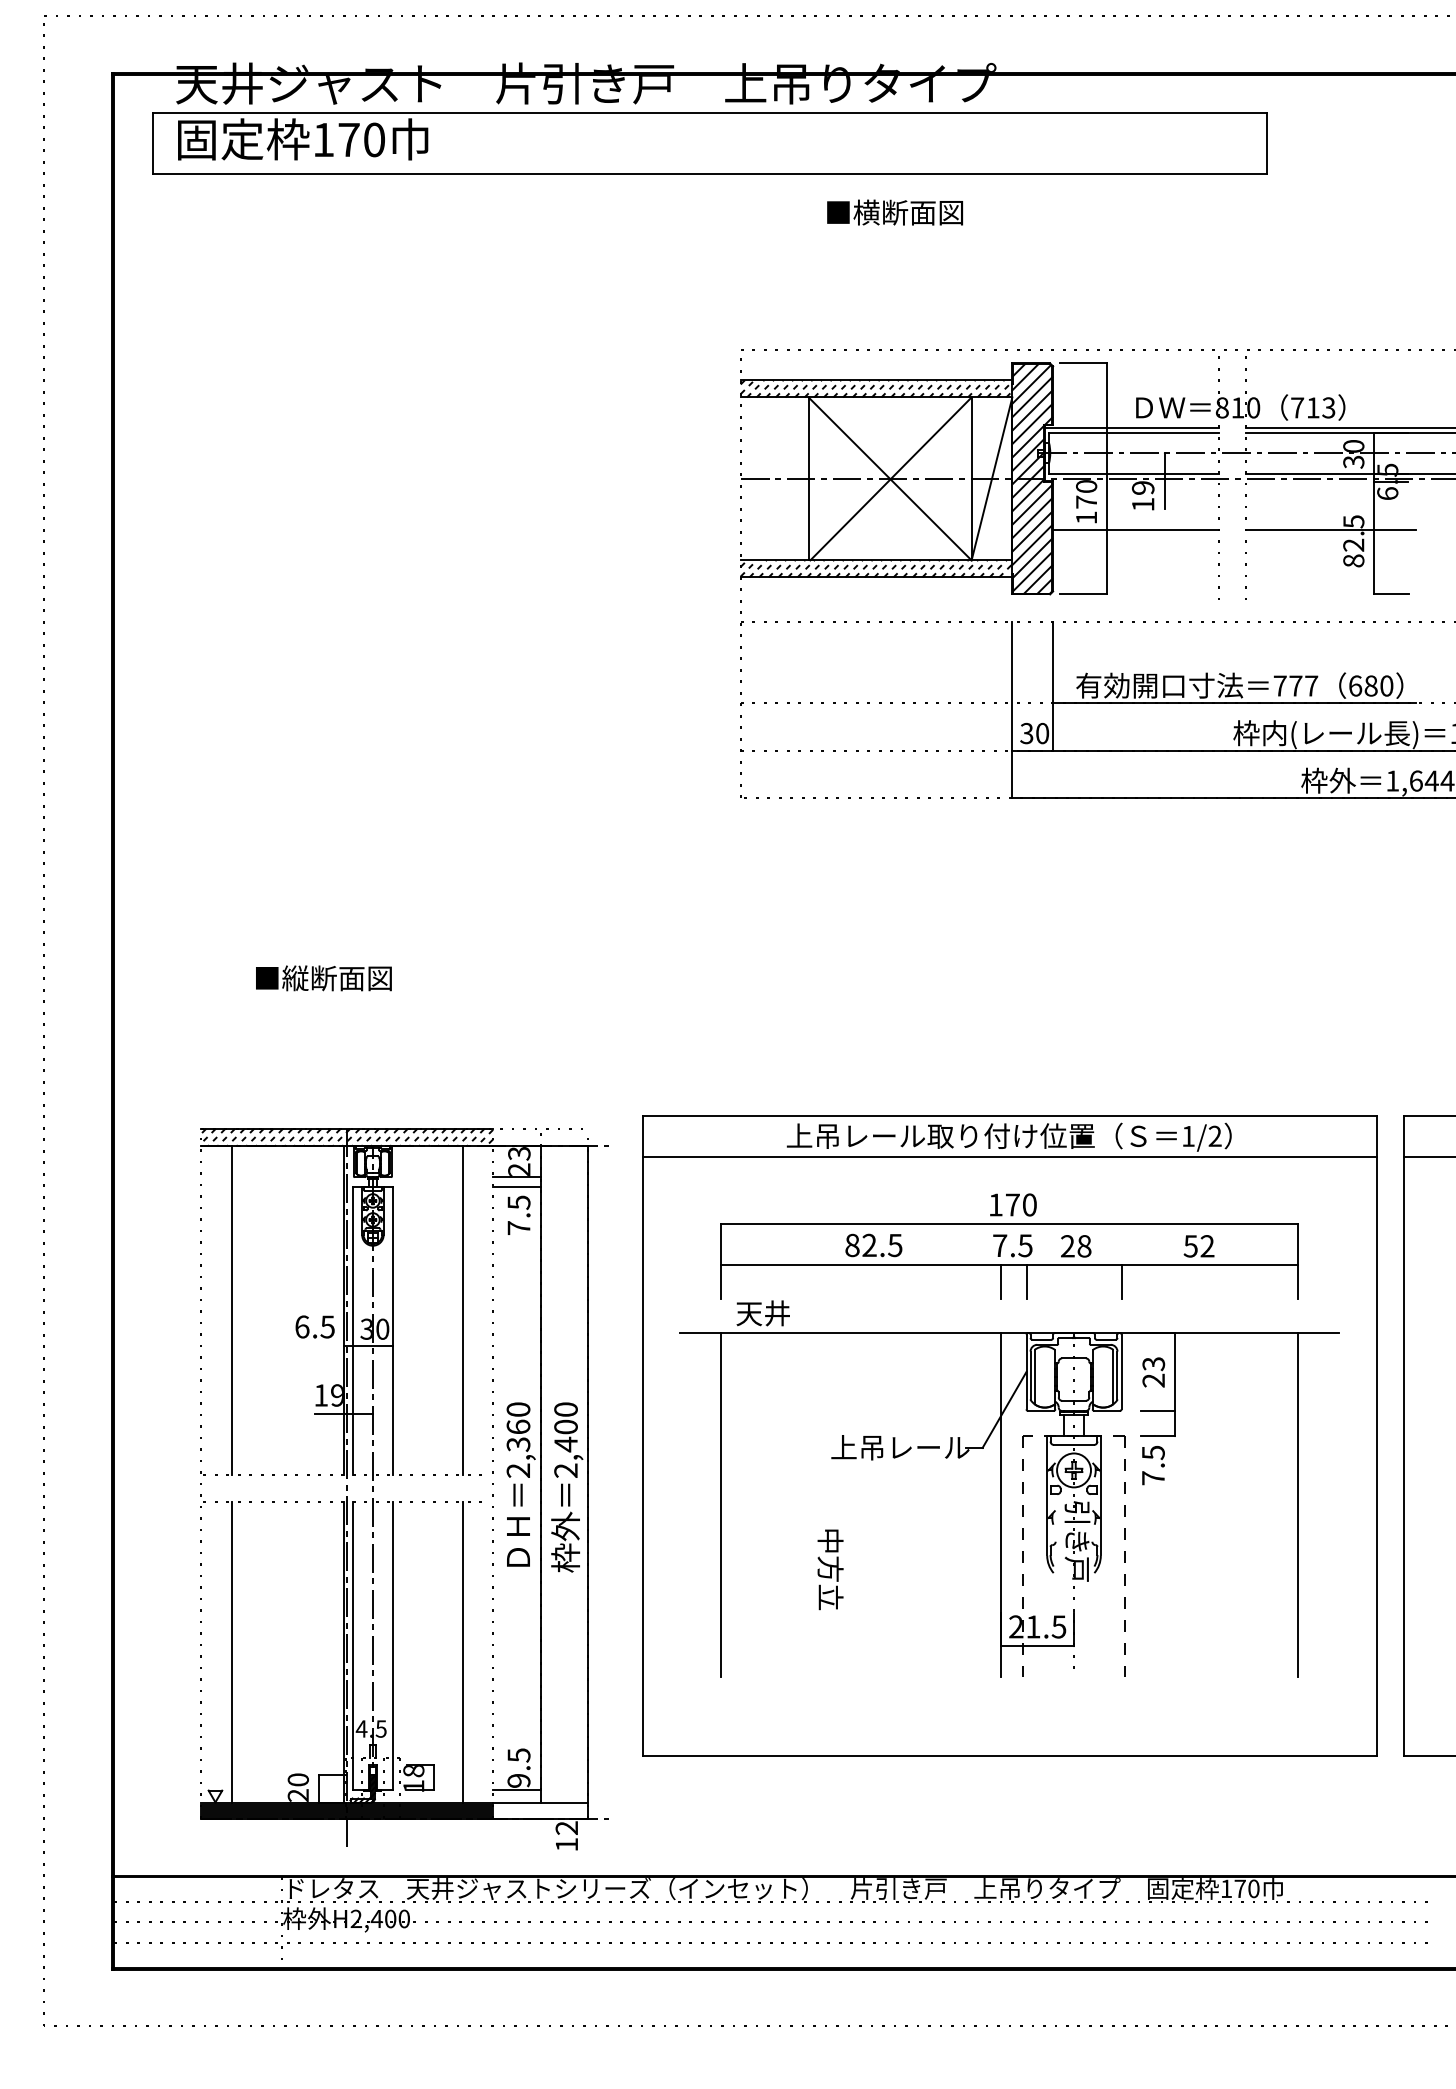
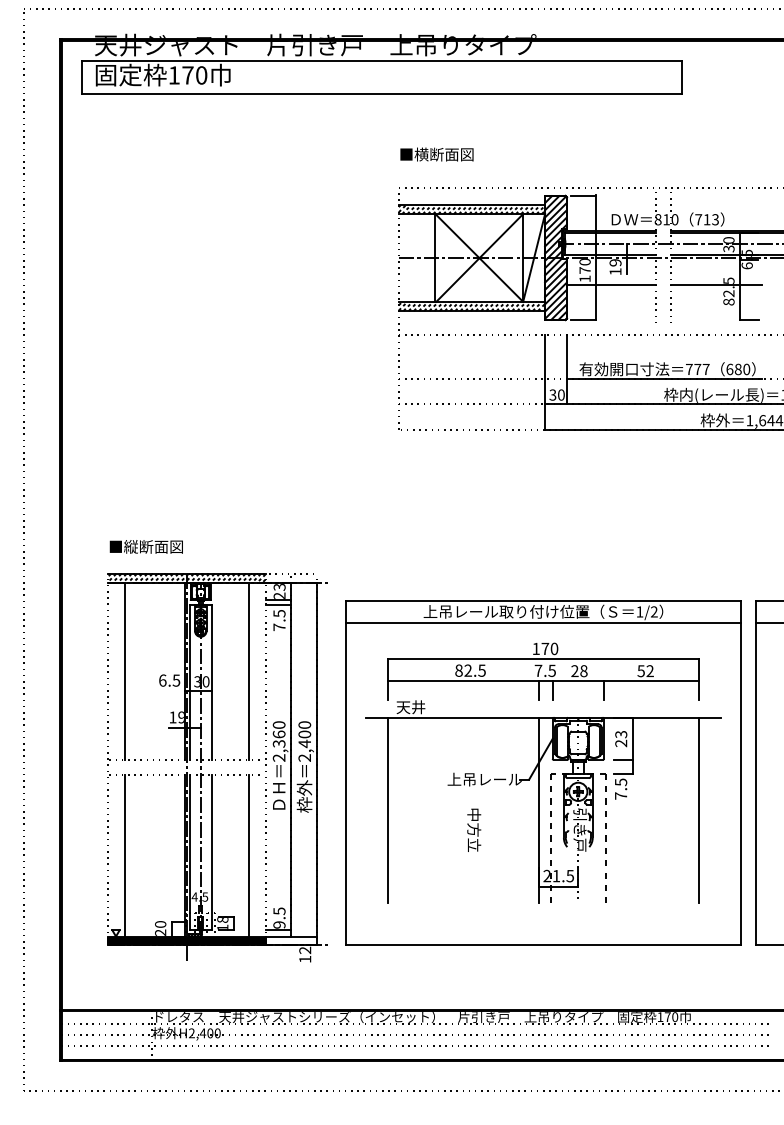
text: (894, 212) -> (436, 154), moved
text: (322, 977) -> (145, 546), moved
part: (400, 1475) -> (215, 760), moved
text: (831, 1568) -> (474, 829), moved

